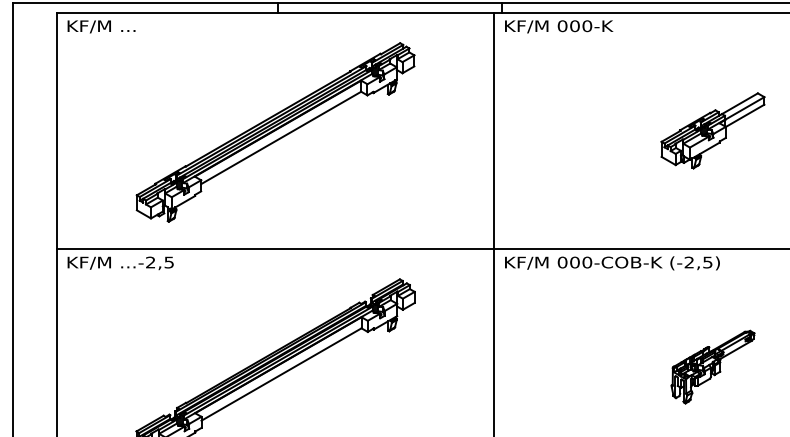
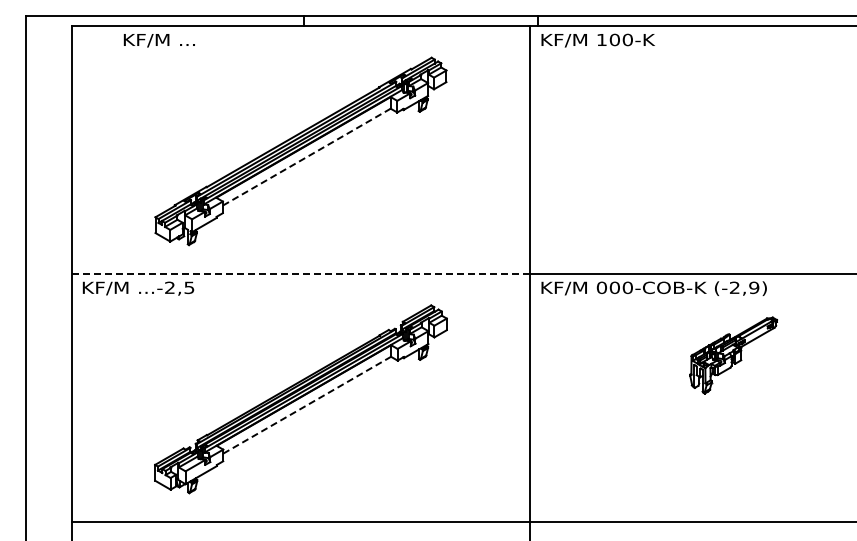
text: (562, 25) -> (601, 39), 000-K -> 100-K
text: (100, 26) -> (158, 40), moved
part: (712, 130) -> (759, 149), removed
line: (280, 138) -> (306, 157), solid -> dashed
line: (276, 248) -> (301, 273), solid -> dashed
text: (708, 262) -> (754, 287), (-2,5) -> (-2,9)
part: (712, 367) -> (733, 355), moved
line: (281, 374) -> (307, 405), solid -> dashed

